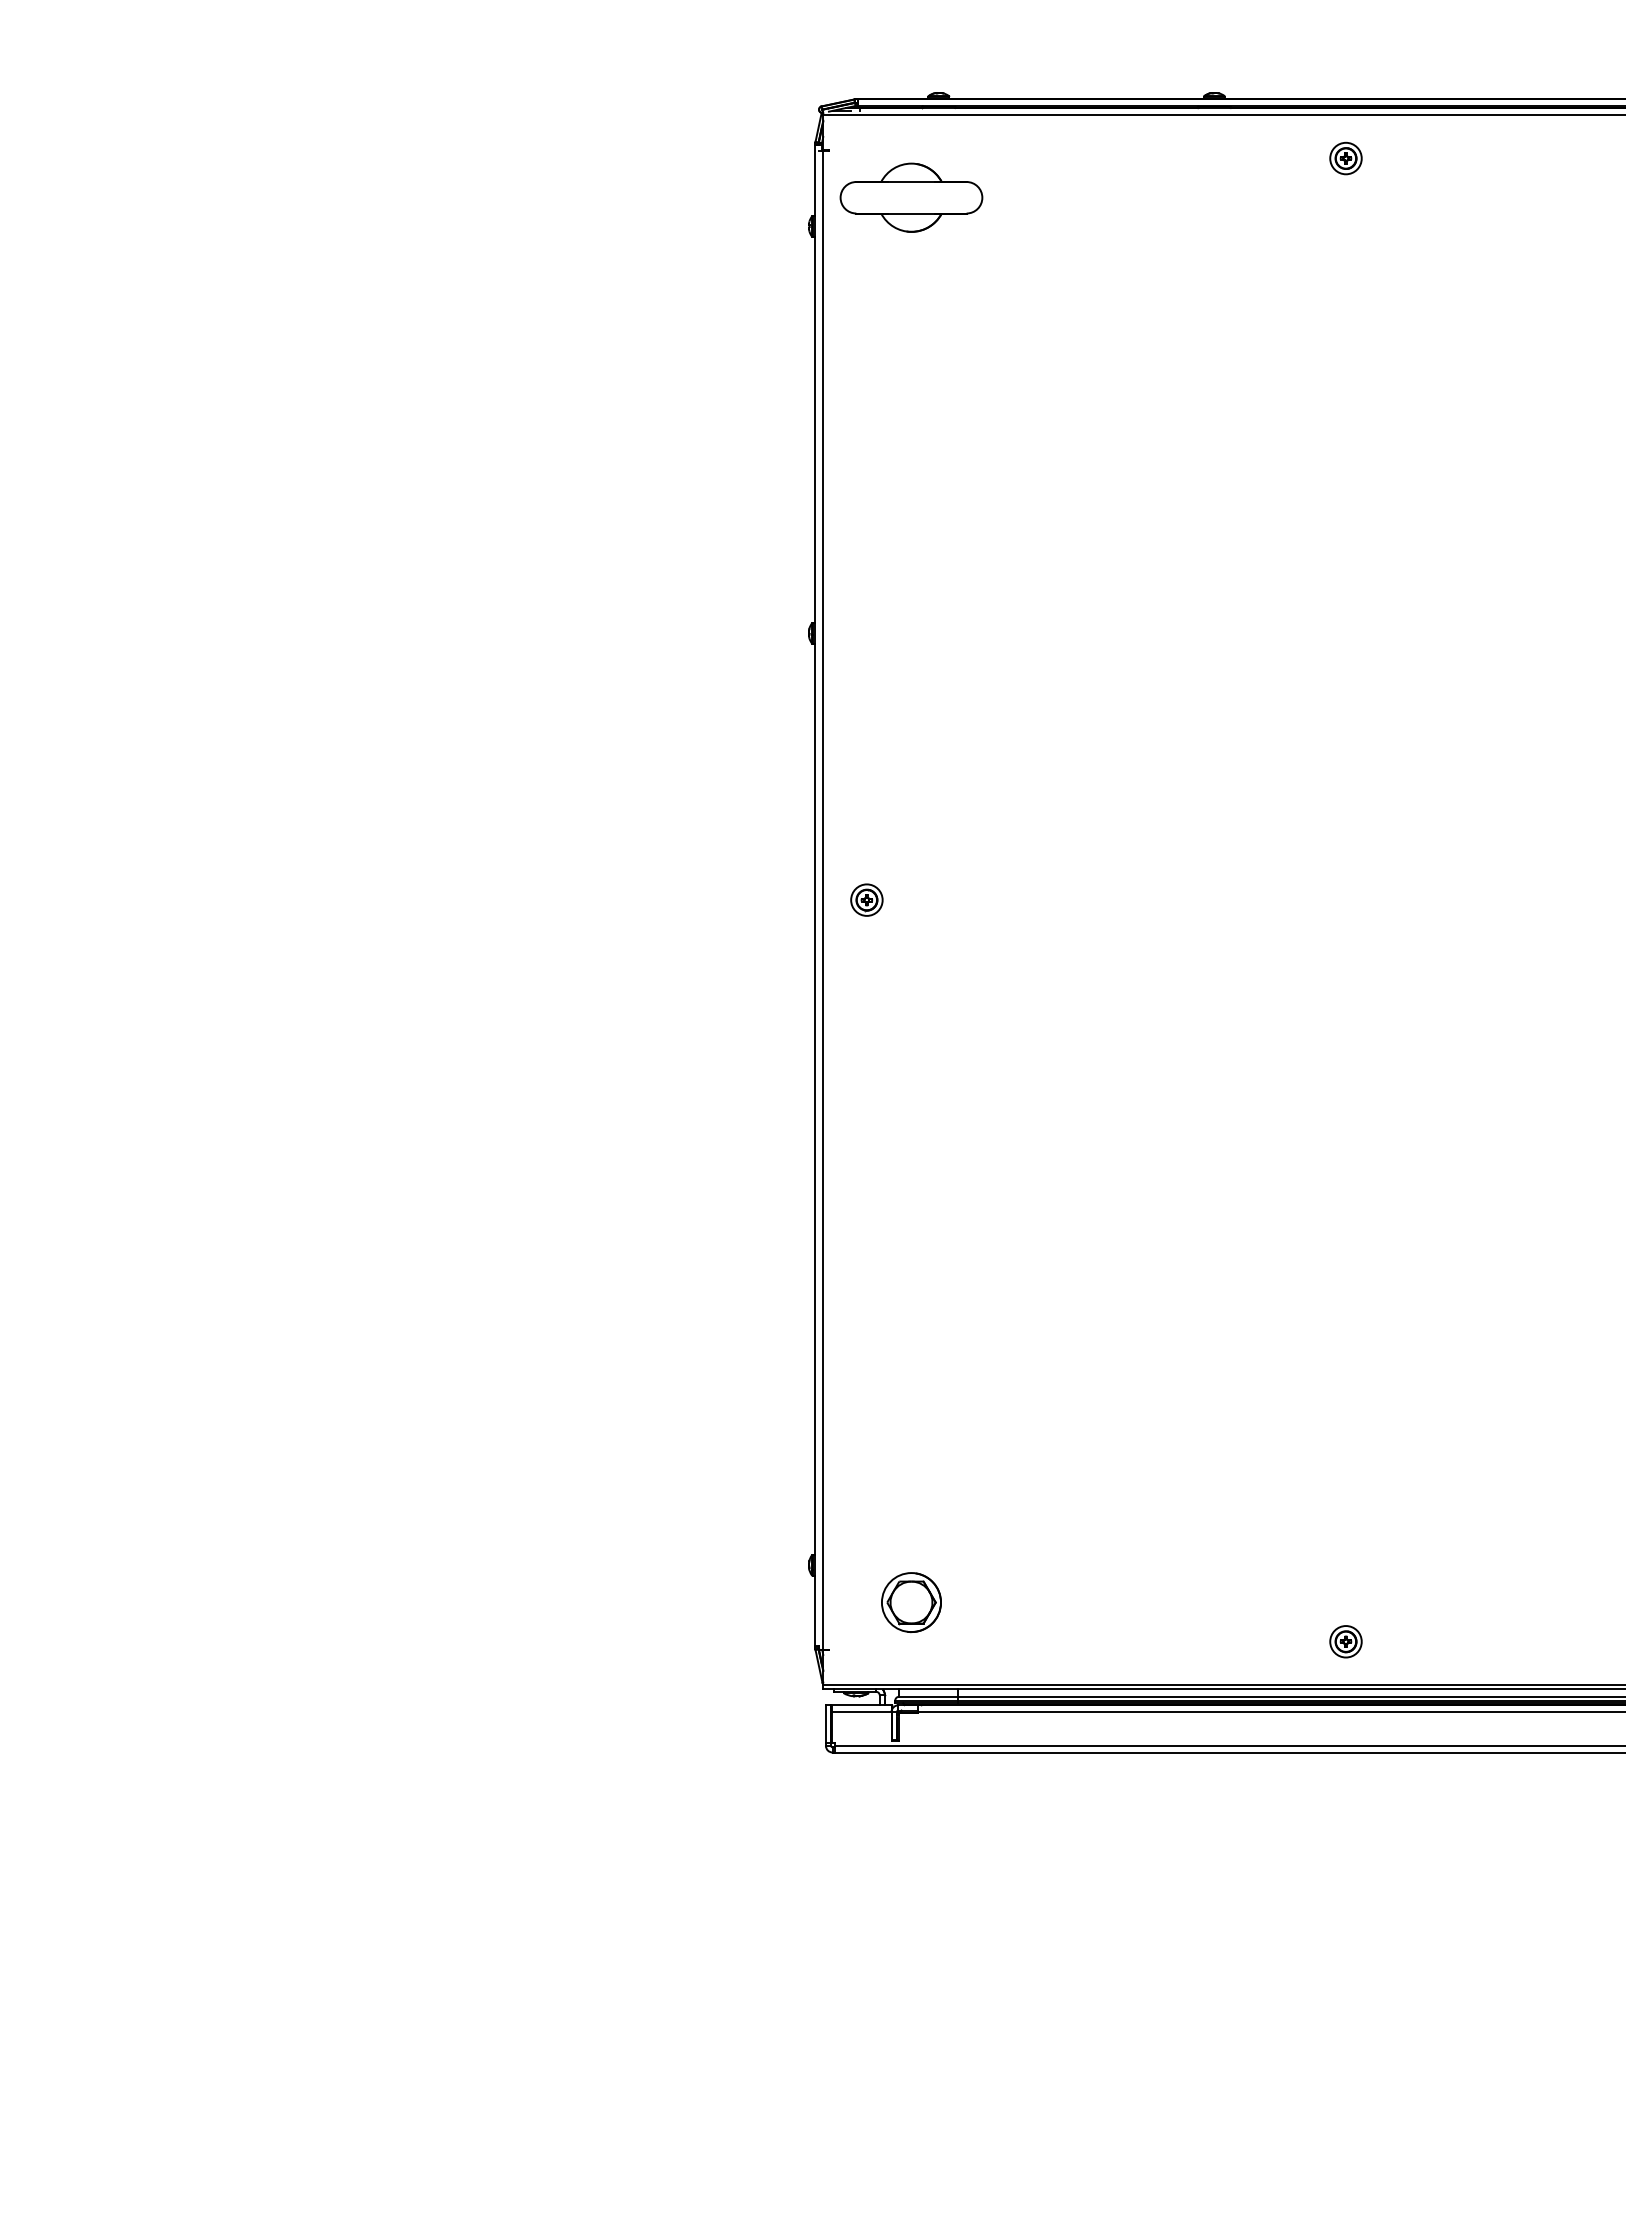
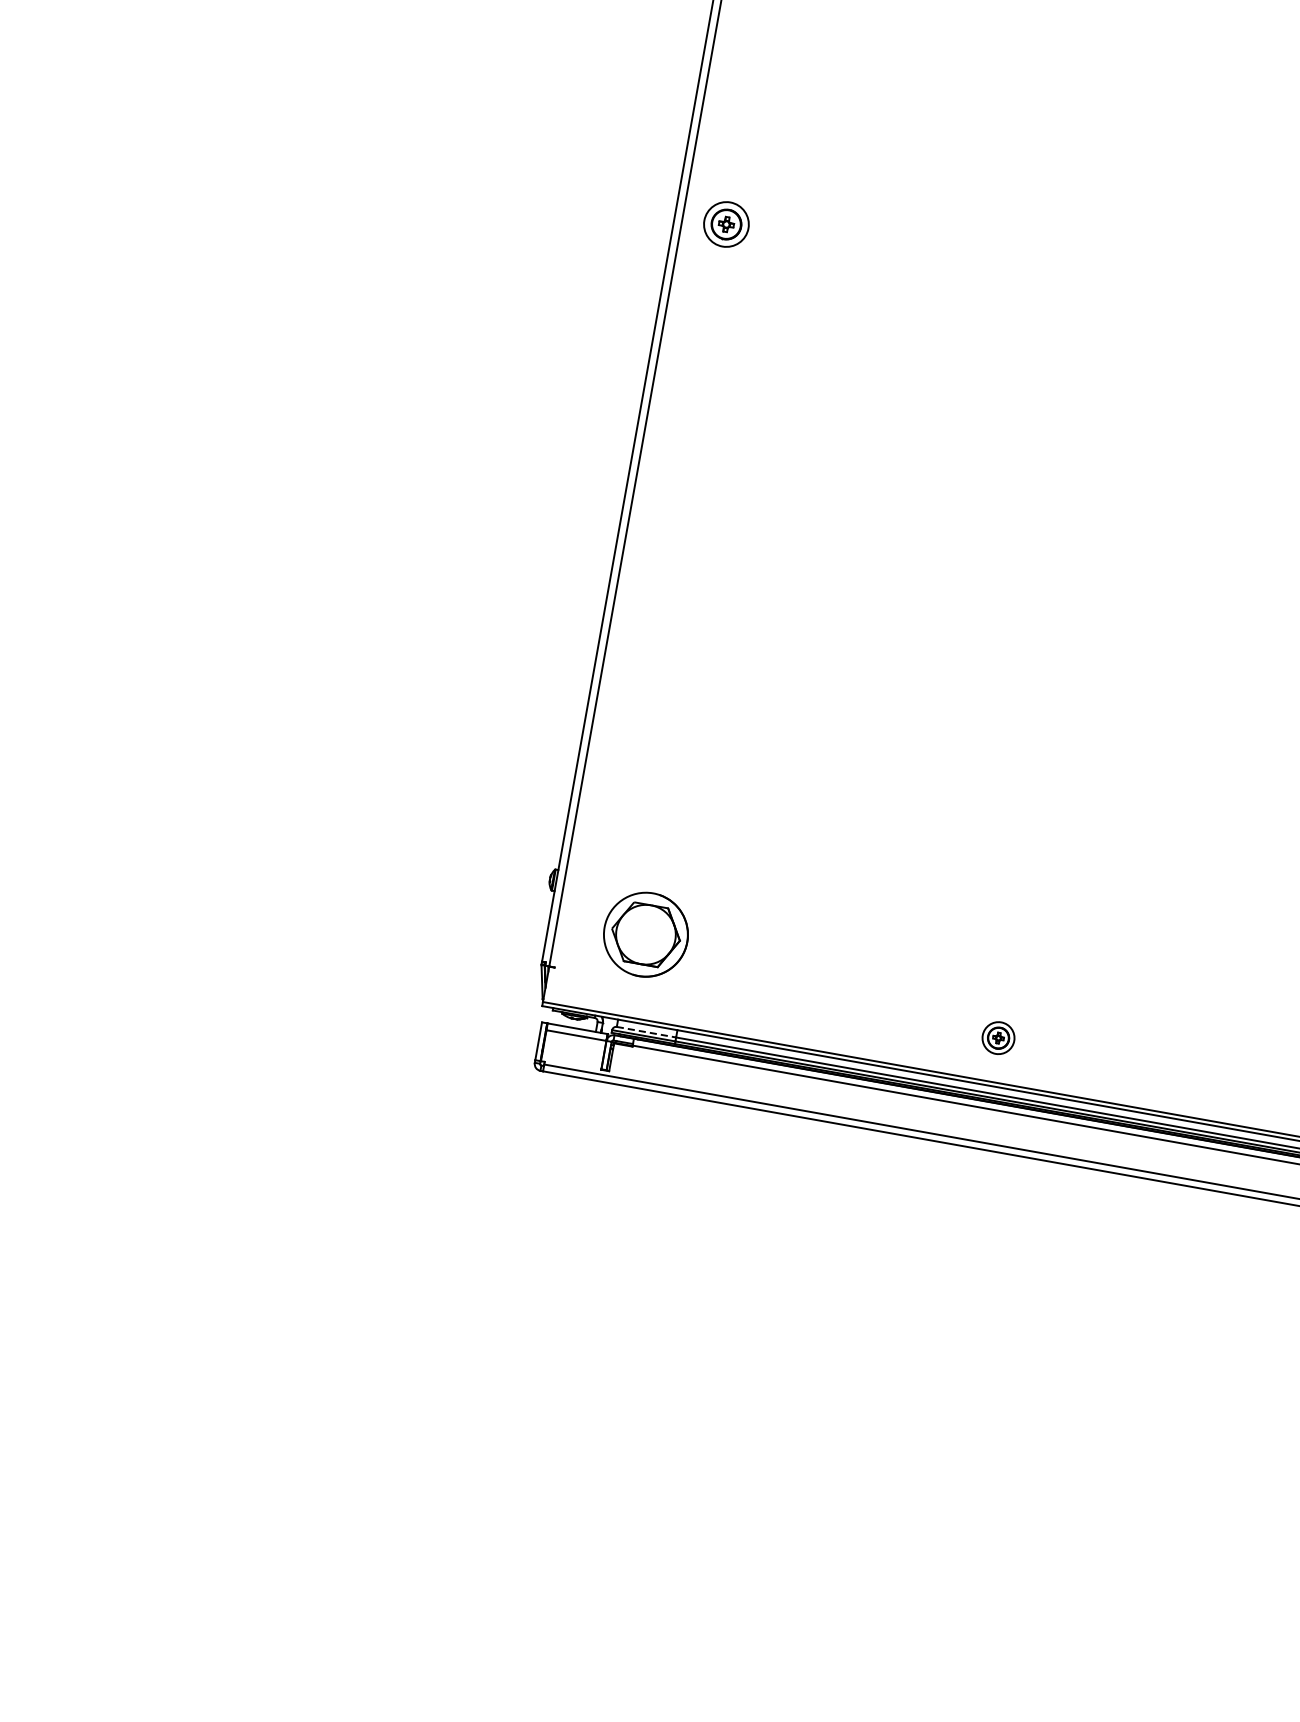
part: (866, 899) -> (726, 223), size x1.4
part: (911, 1602) -> (645, 934), size x1.4
part: (1345, 1641) -> (998, 1037), moved
line: (928, 1696) -> (646, 1031), solid -> dashed

